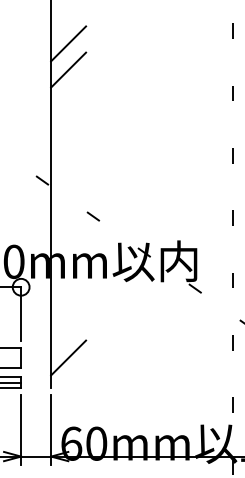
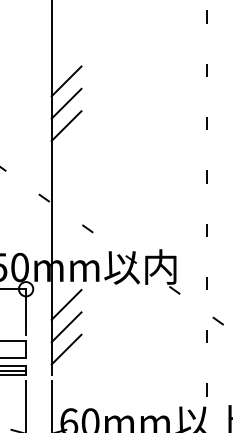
line: (68, 95) -> (66, 125), added
line: (68, 305) -> (66, 304), added
line: (68, 332) -> (66, 327), added

